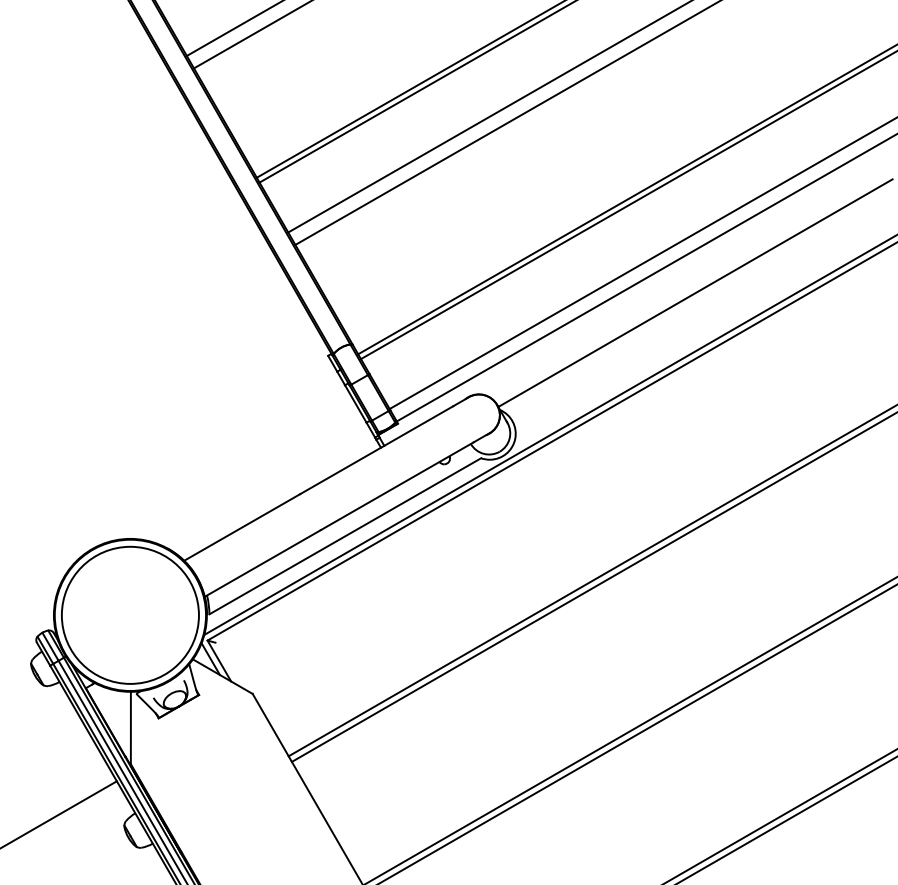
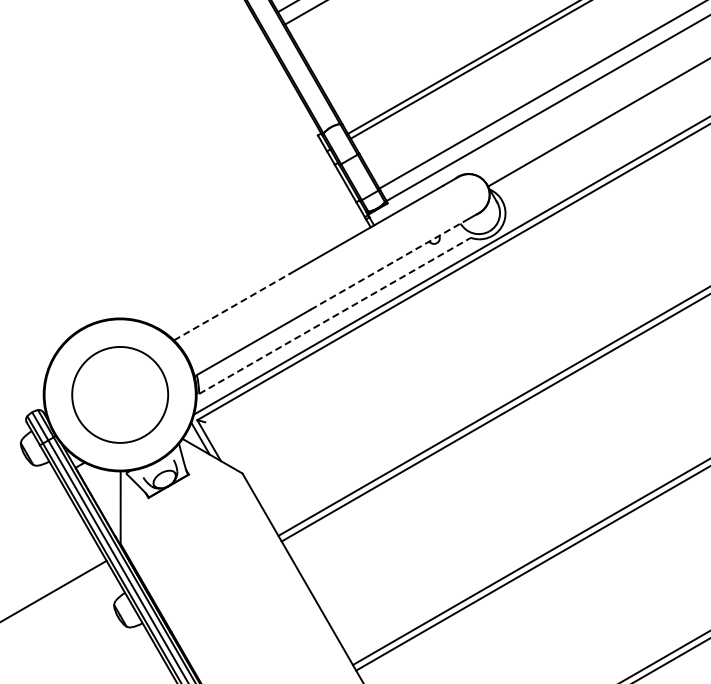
line: (397, 485) -> (387, 265), solid -> dashed
line: (242, 527) -> (232, 307), solid -> dashed
line: (345, 536) -> (335, 316), solid -> dashed
circle: (129, 614) -> (119, 394), size x0.7

